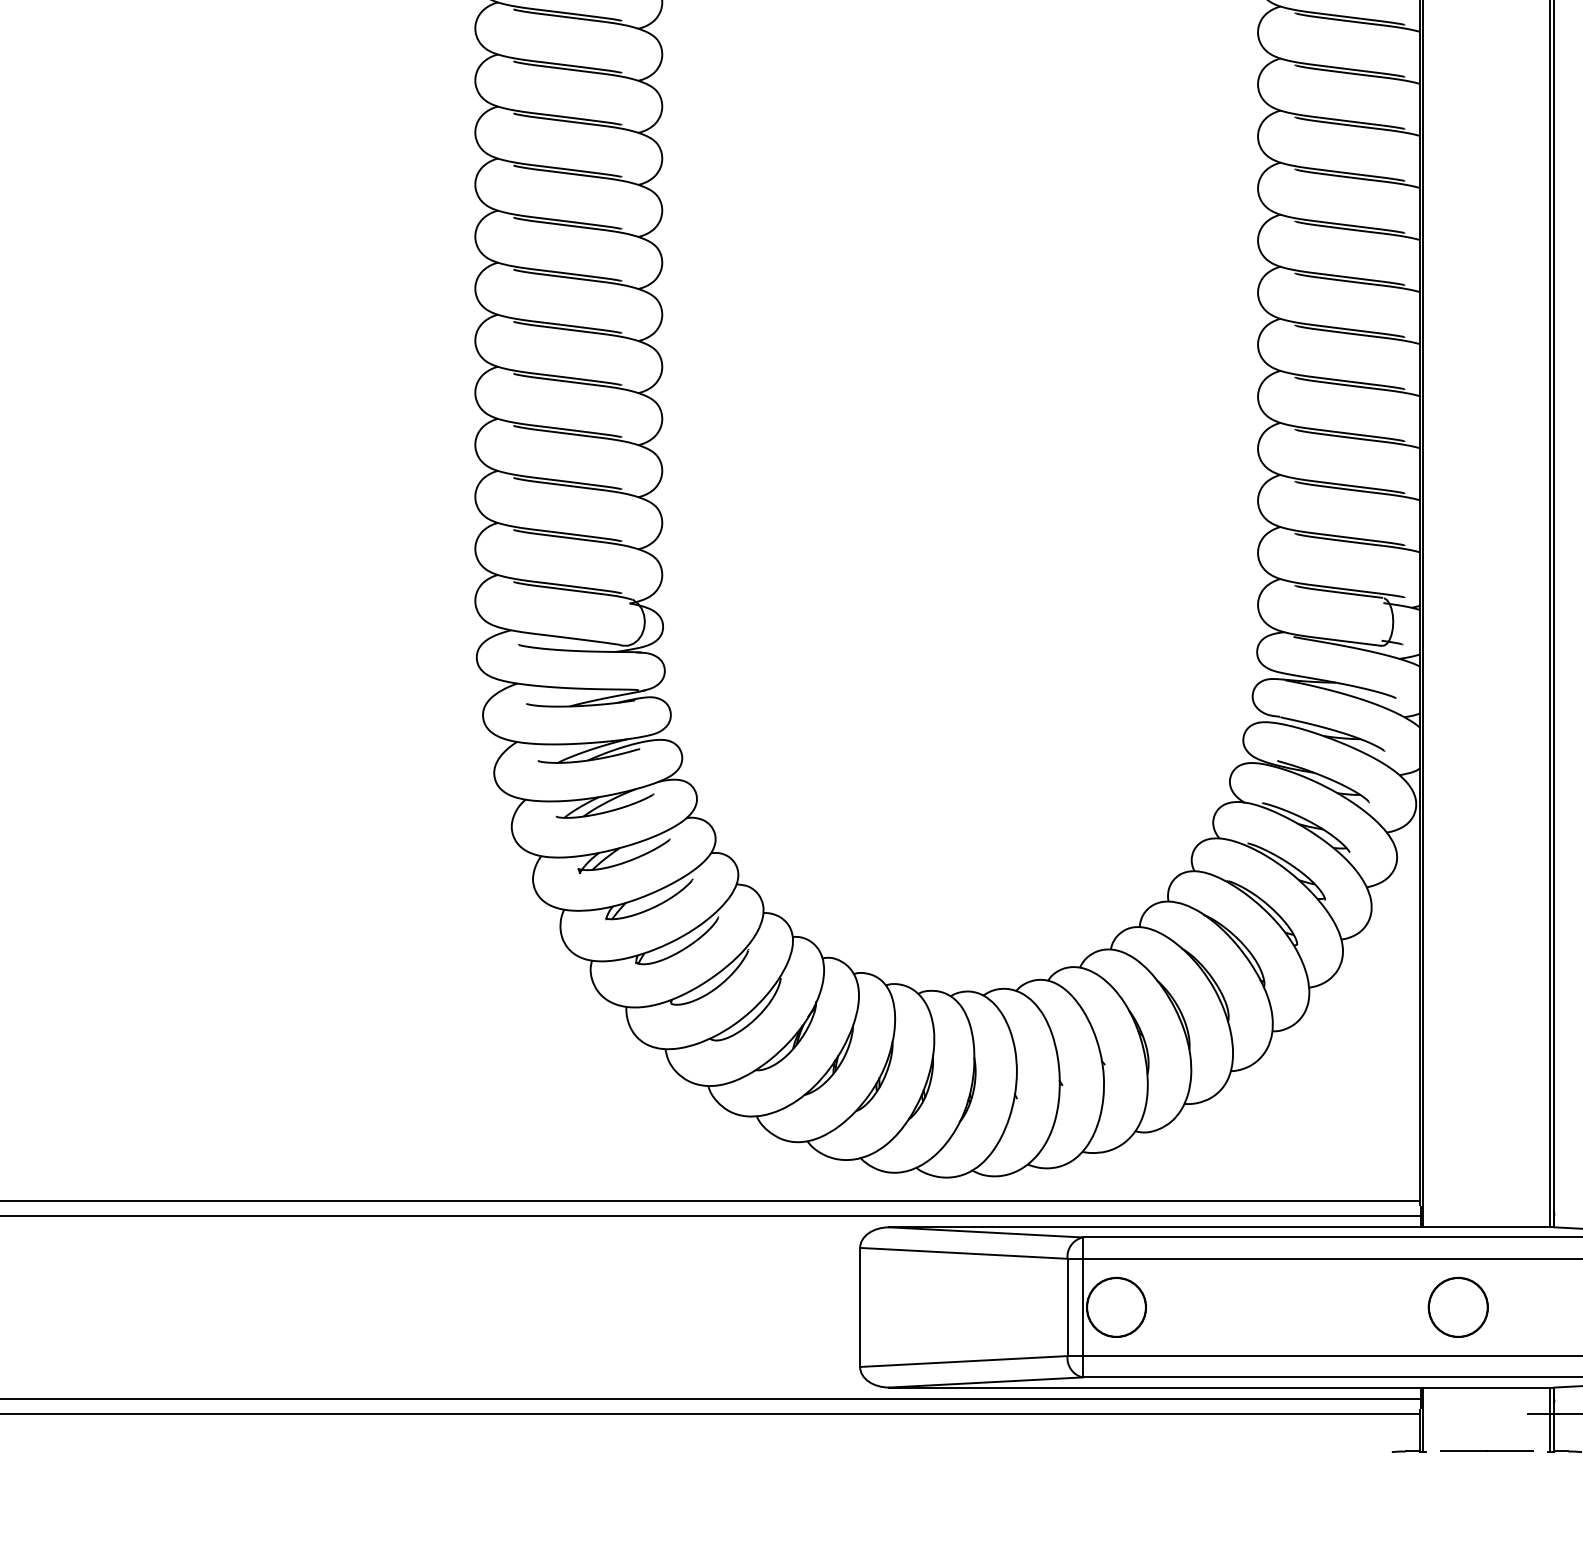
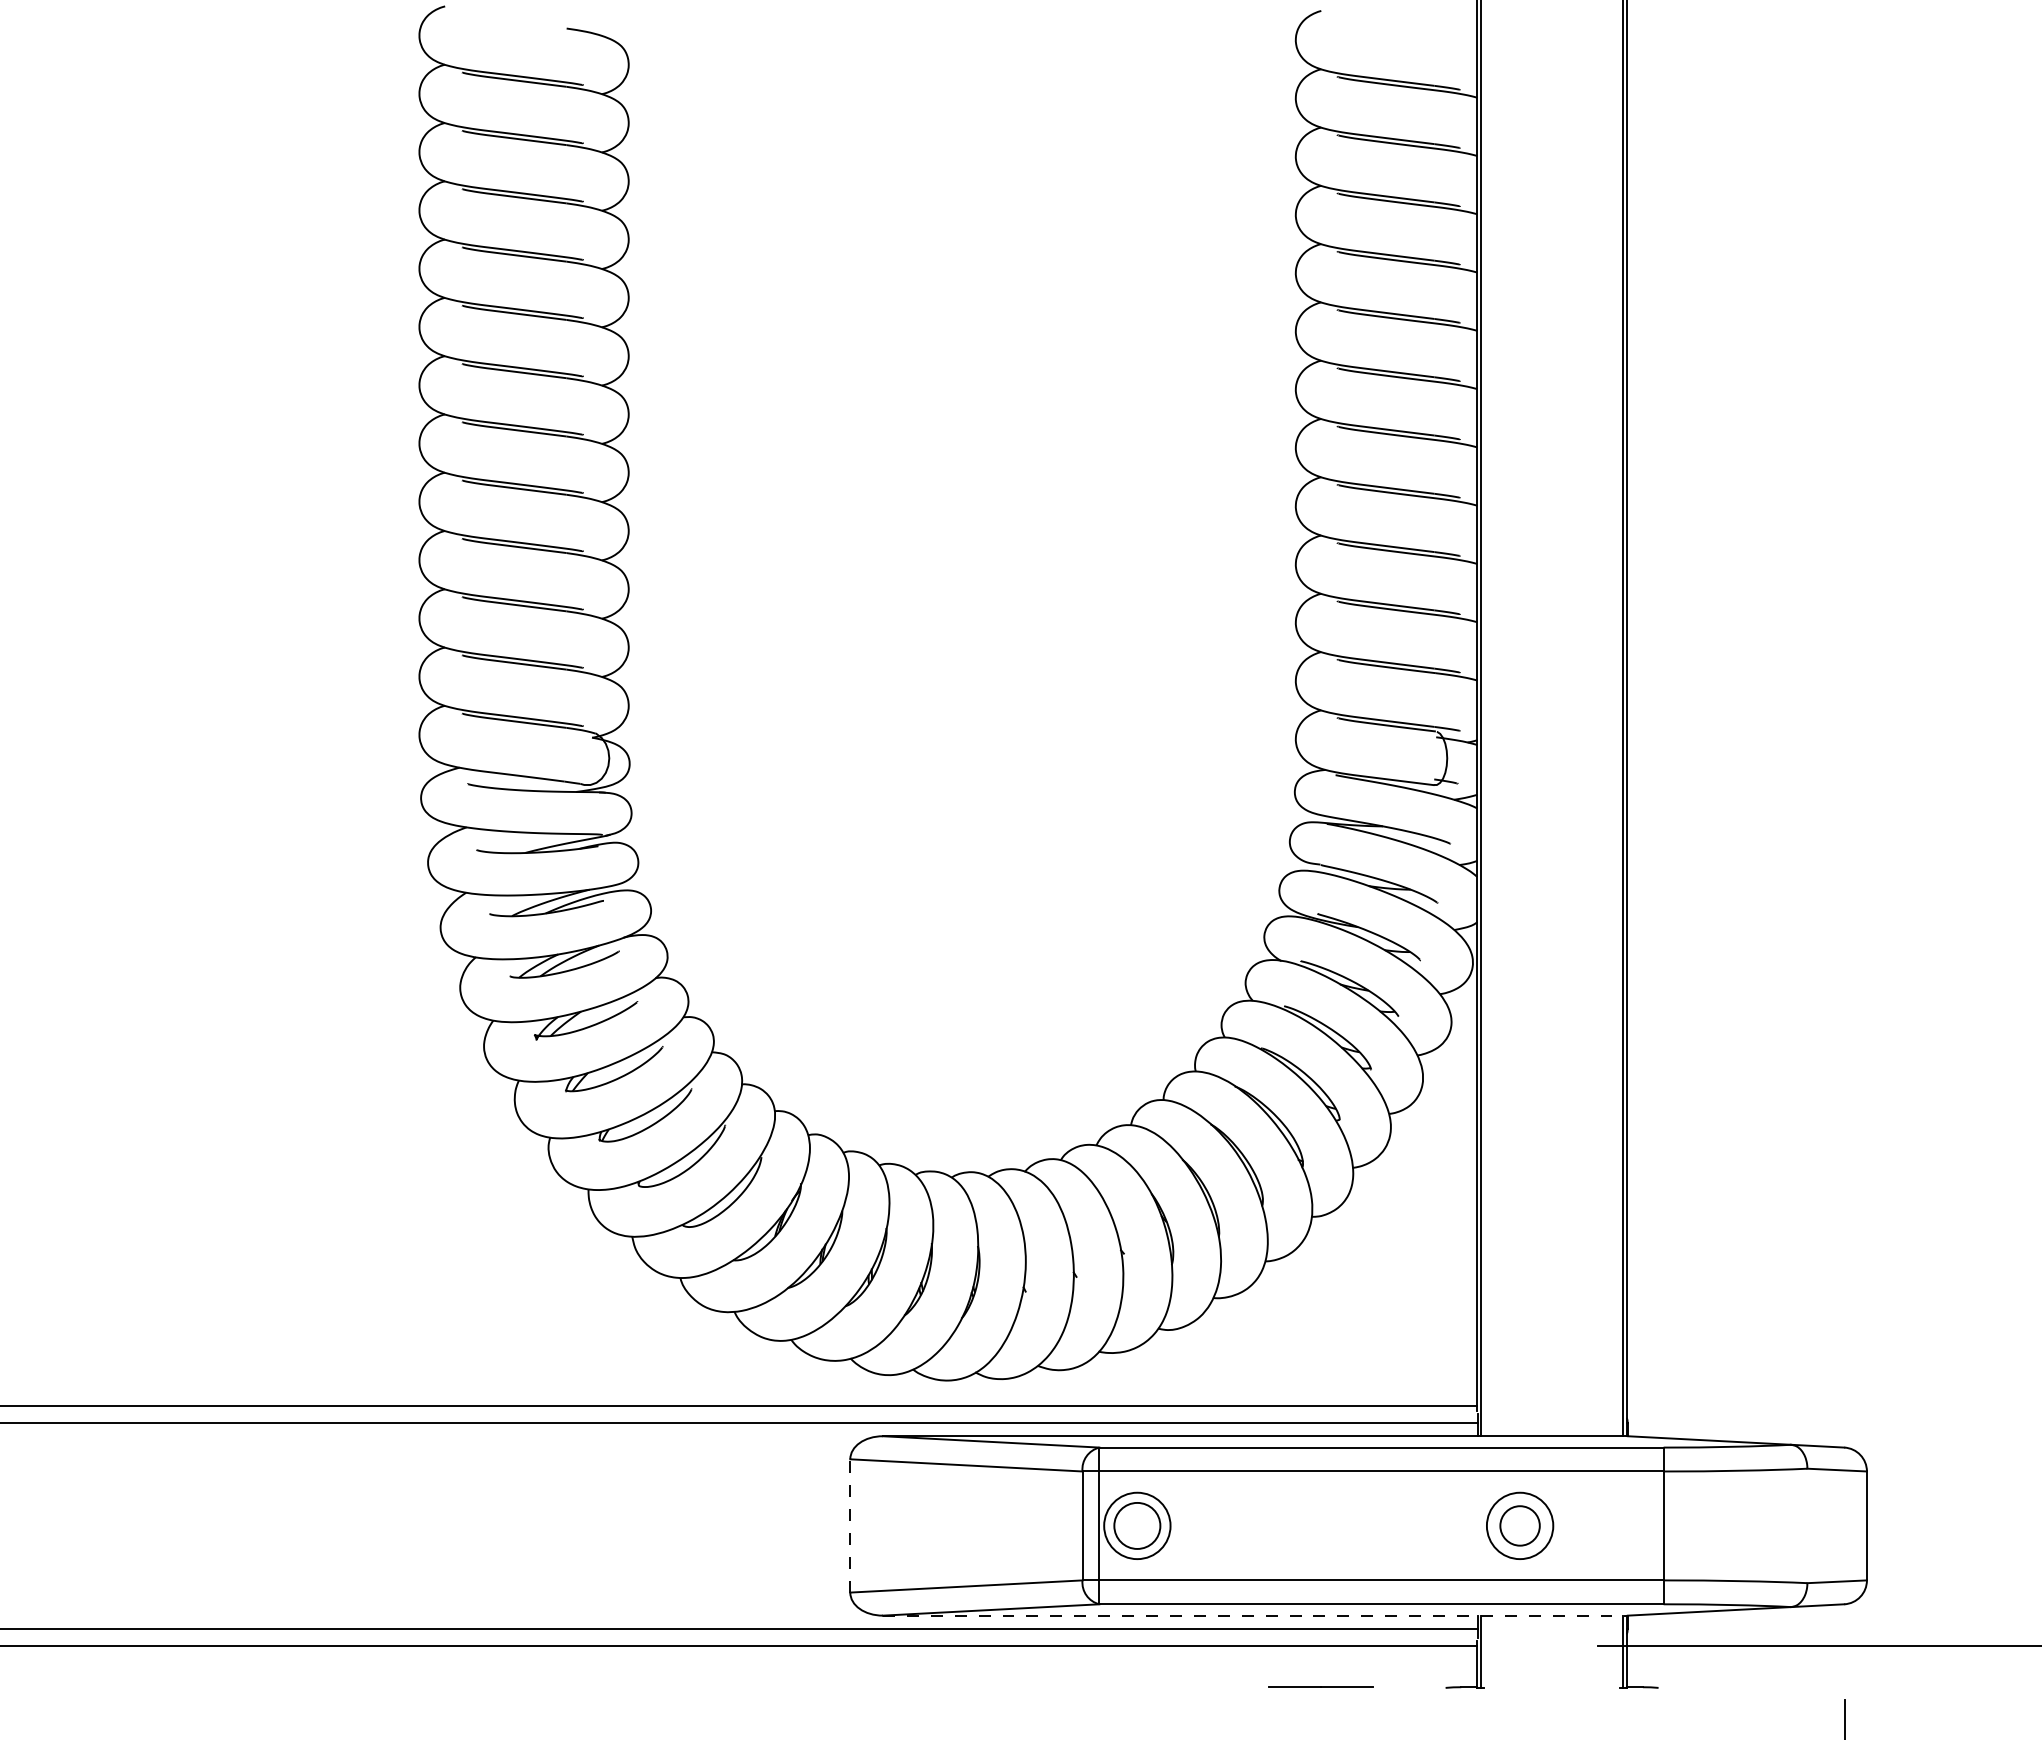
line: (860, 1307) -> (850, 1525), solid -> dashed
circle: (1116, 1307) -> (1137, 1525), size x0.7
circle: (1457, 1307) -> (1519, 1525), size x0.6
line: (1222, 1387) -> (1255, 1615), solid -> dashed
line: (1486, 1450) -> (1320, 1686), moved

